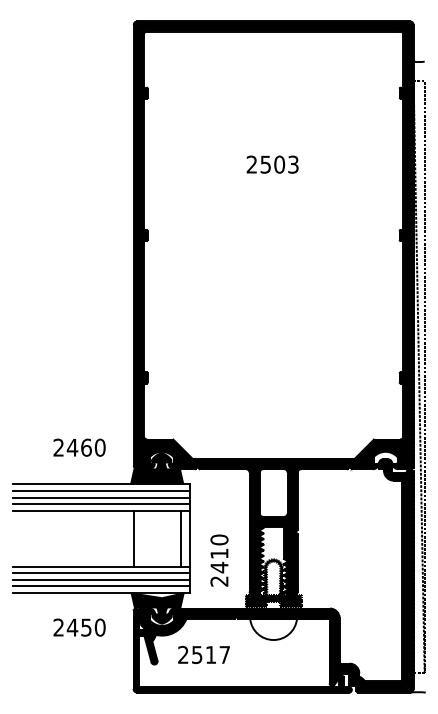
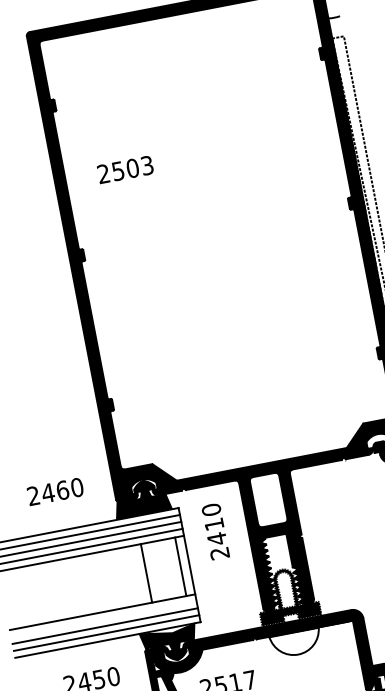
text: (272, 164) -> (125, 169), moved
line: (133, 538) -> (146, 573), moved
text: (219, 560) -> (215, 531), moved
line: (101, 573) -> (104, 619), removed

